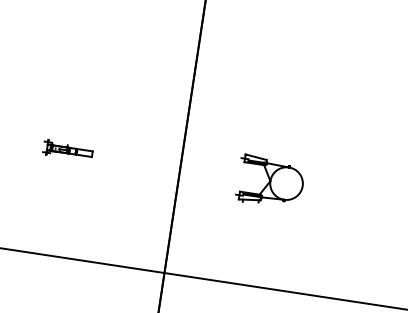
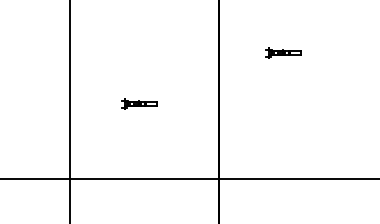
part: (282, 108) -> (283, 52), added
part: (271, 181) -> (283, 104), removed

